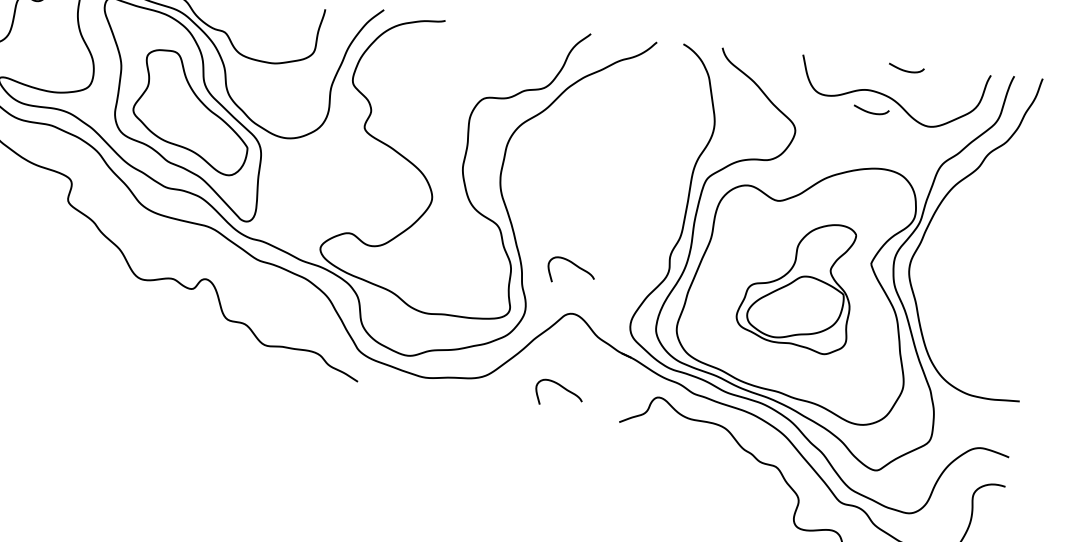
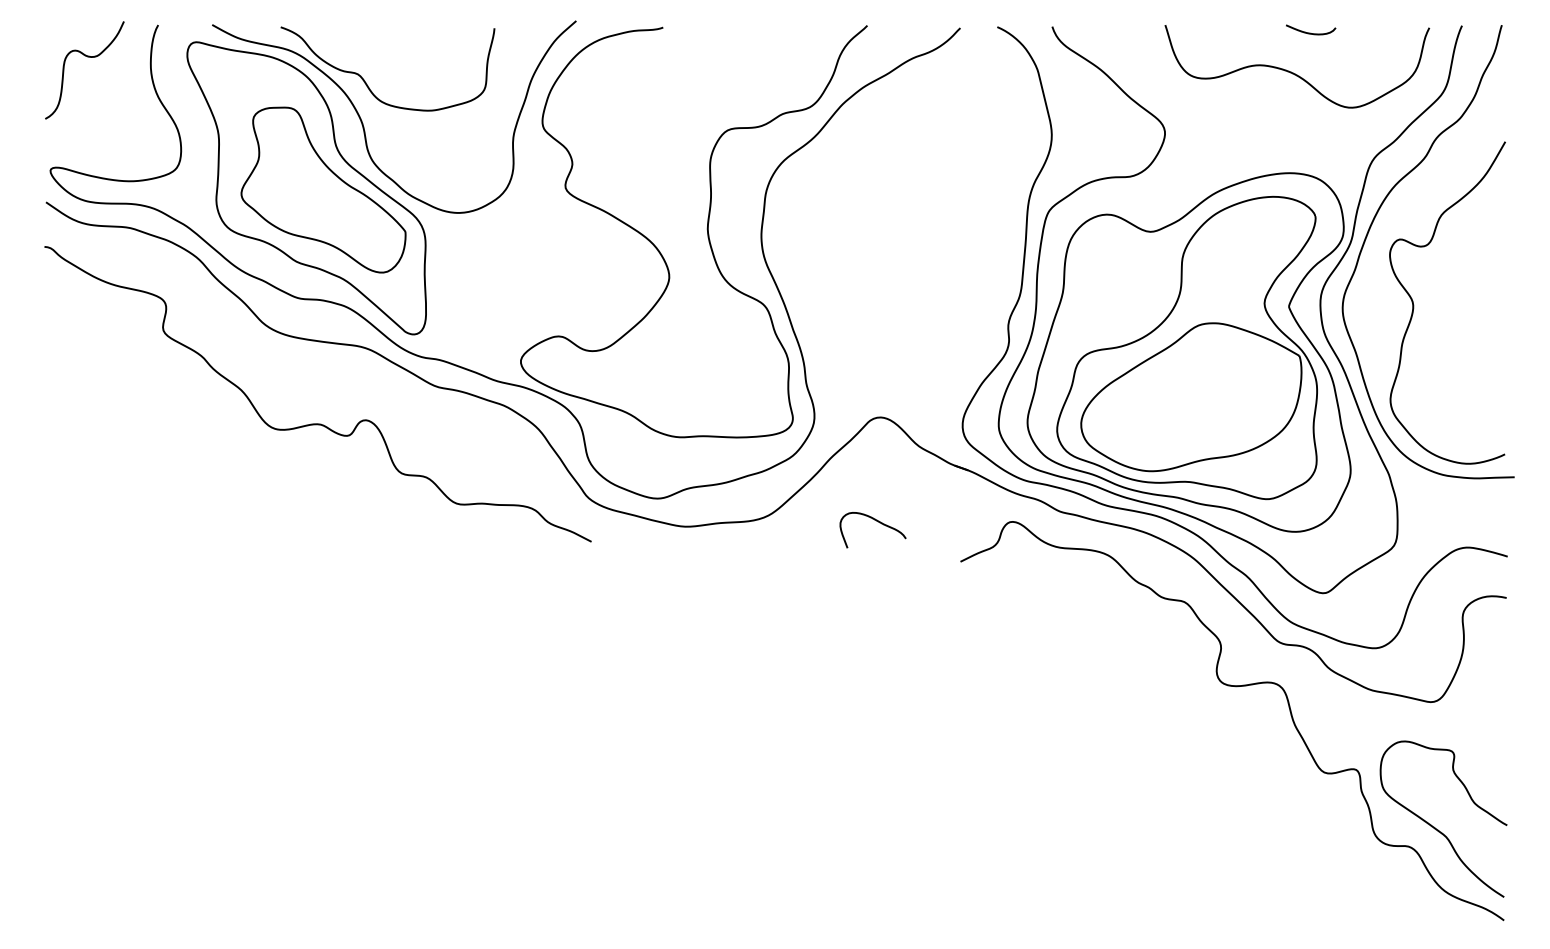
curve: (870, 112) -> (1267, 95), removed
curve: (574, 265) -> (876, 349), removed
curve: (960, 272) -> (1414, 305), added
part: (795, 285) -> (1186, 347), size x1.67

